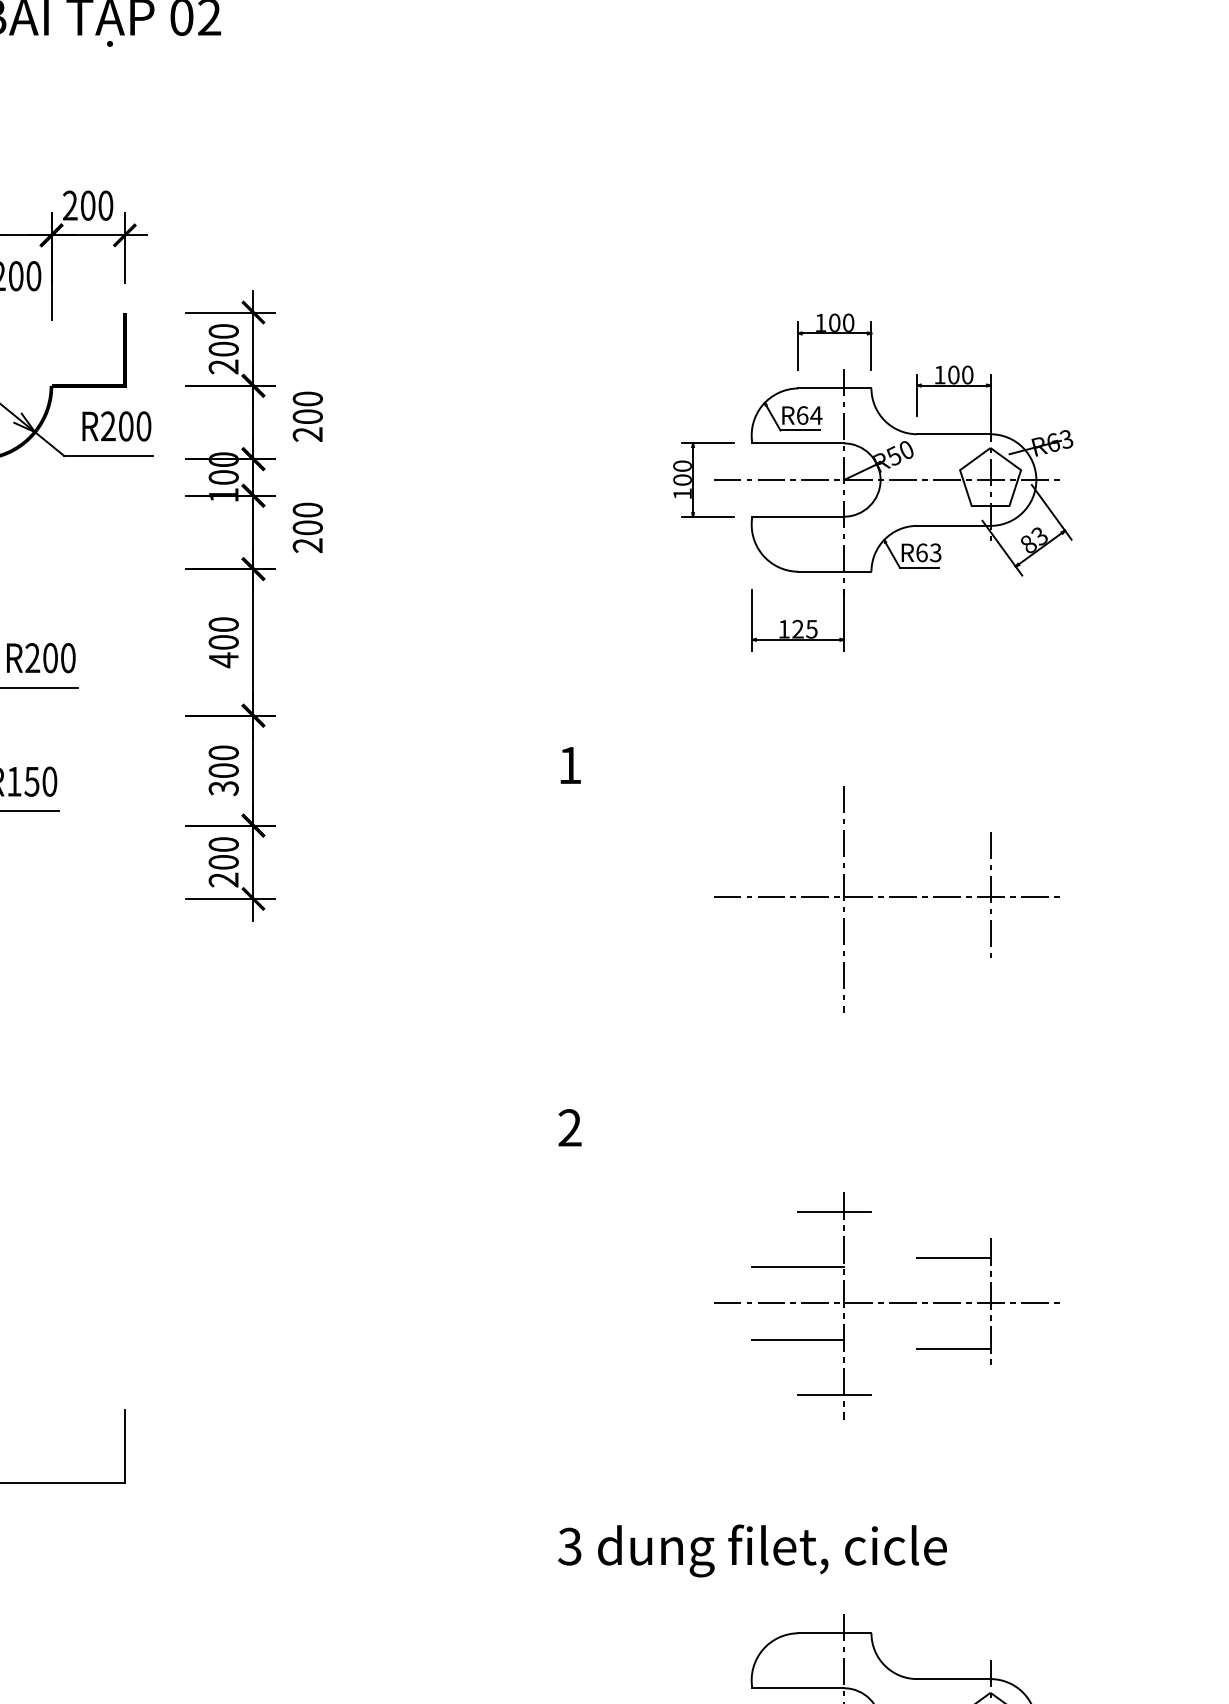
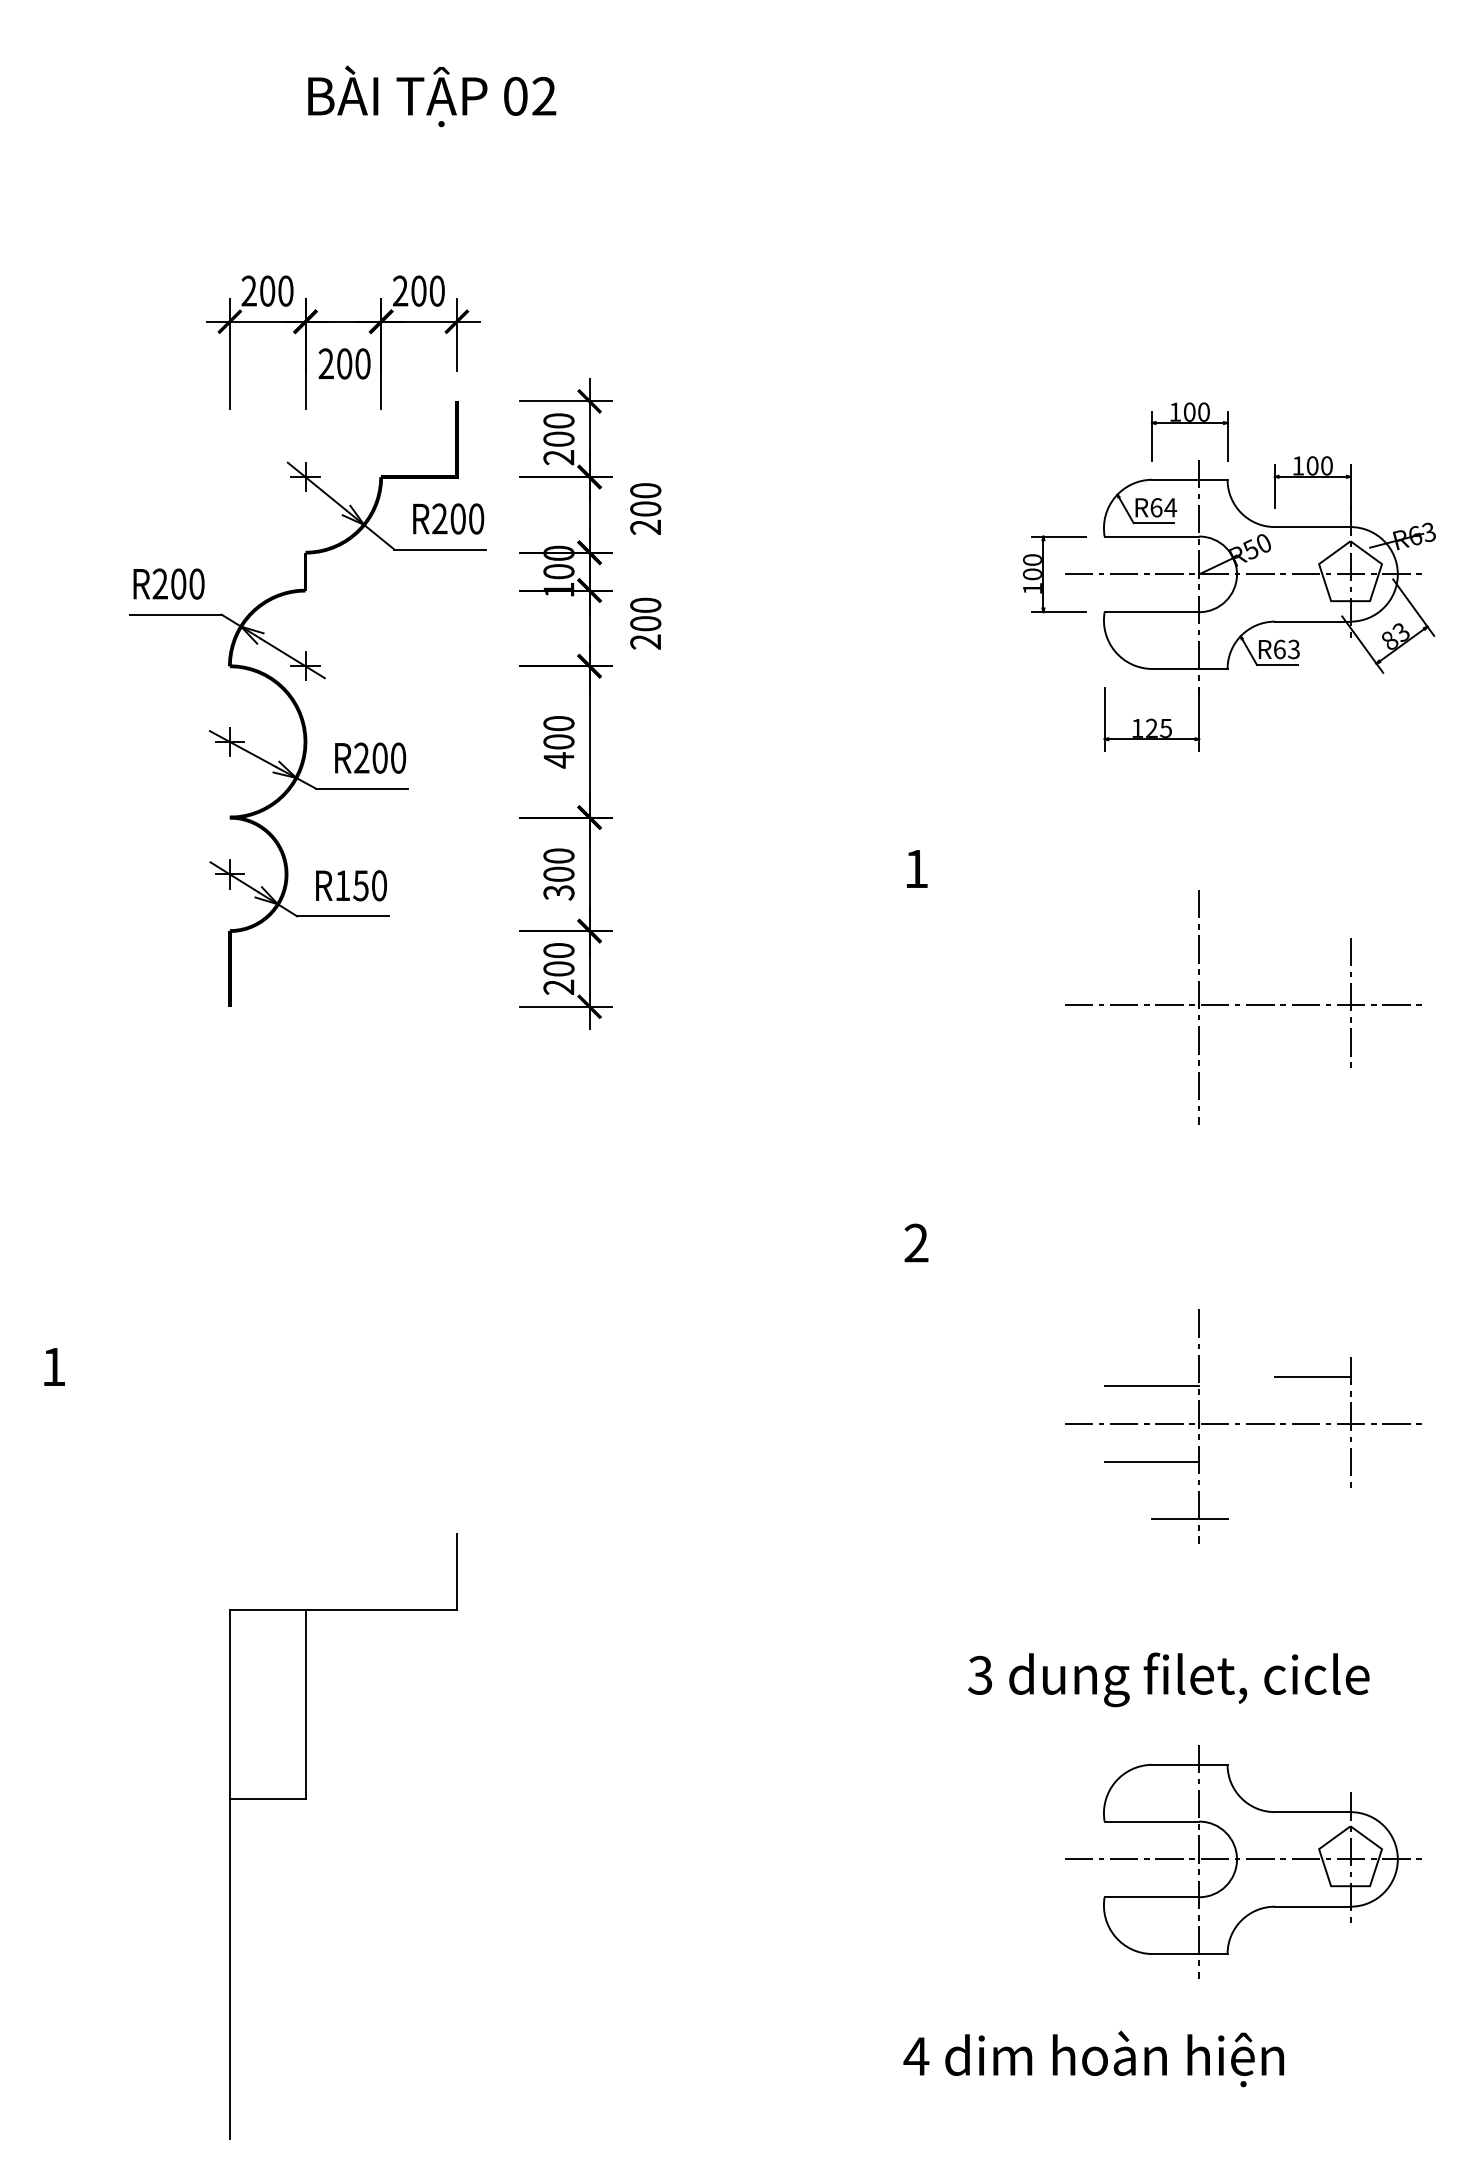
line: (834, 1211) -> (1189, 1329), removed
line: (953, 1349) -> (1312, 1471), removed
text: (752, 1550) -> (1168, 1679), moved

